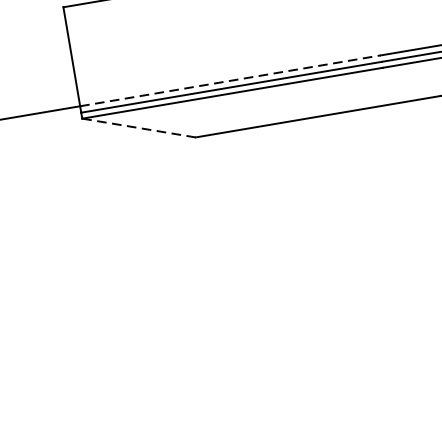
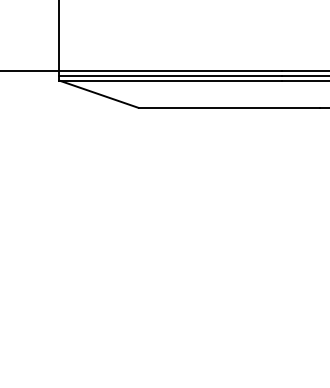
line: (230, 80) -> (170, 71), dashed -> solid
line: (138, 128) -> (98, 94), dashed -> solid

